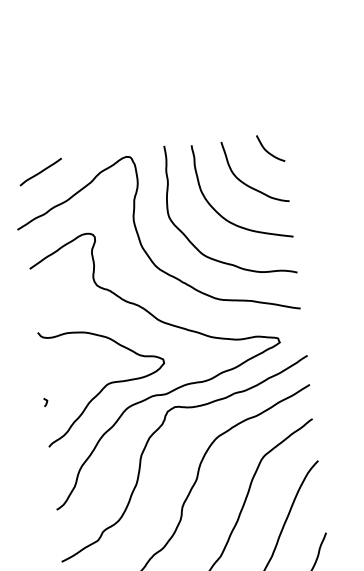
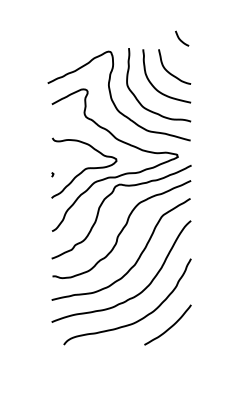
curve: (269, 150) -> (181, 39), moved
line: (41, 171) -> (63, 54), removed

